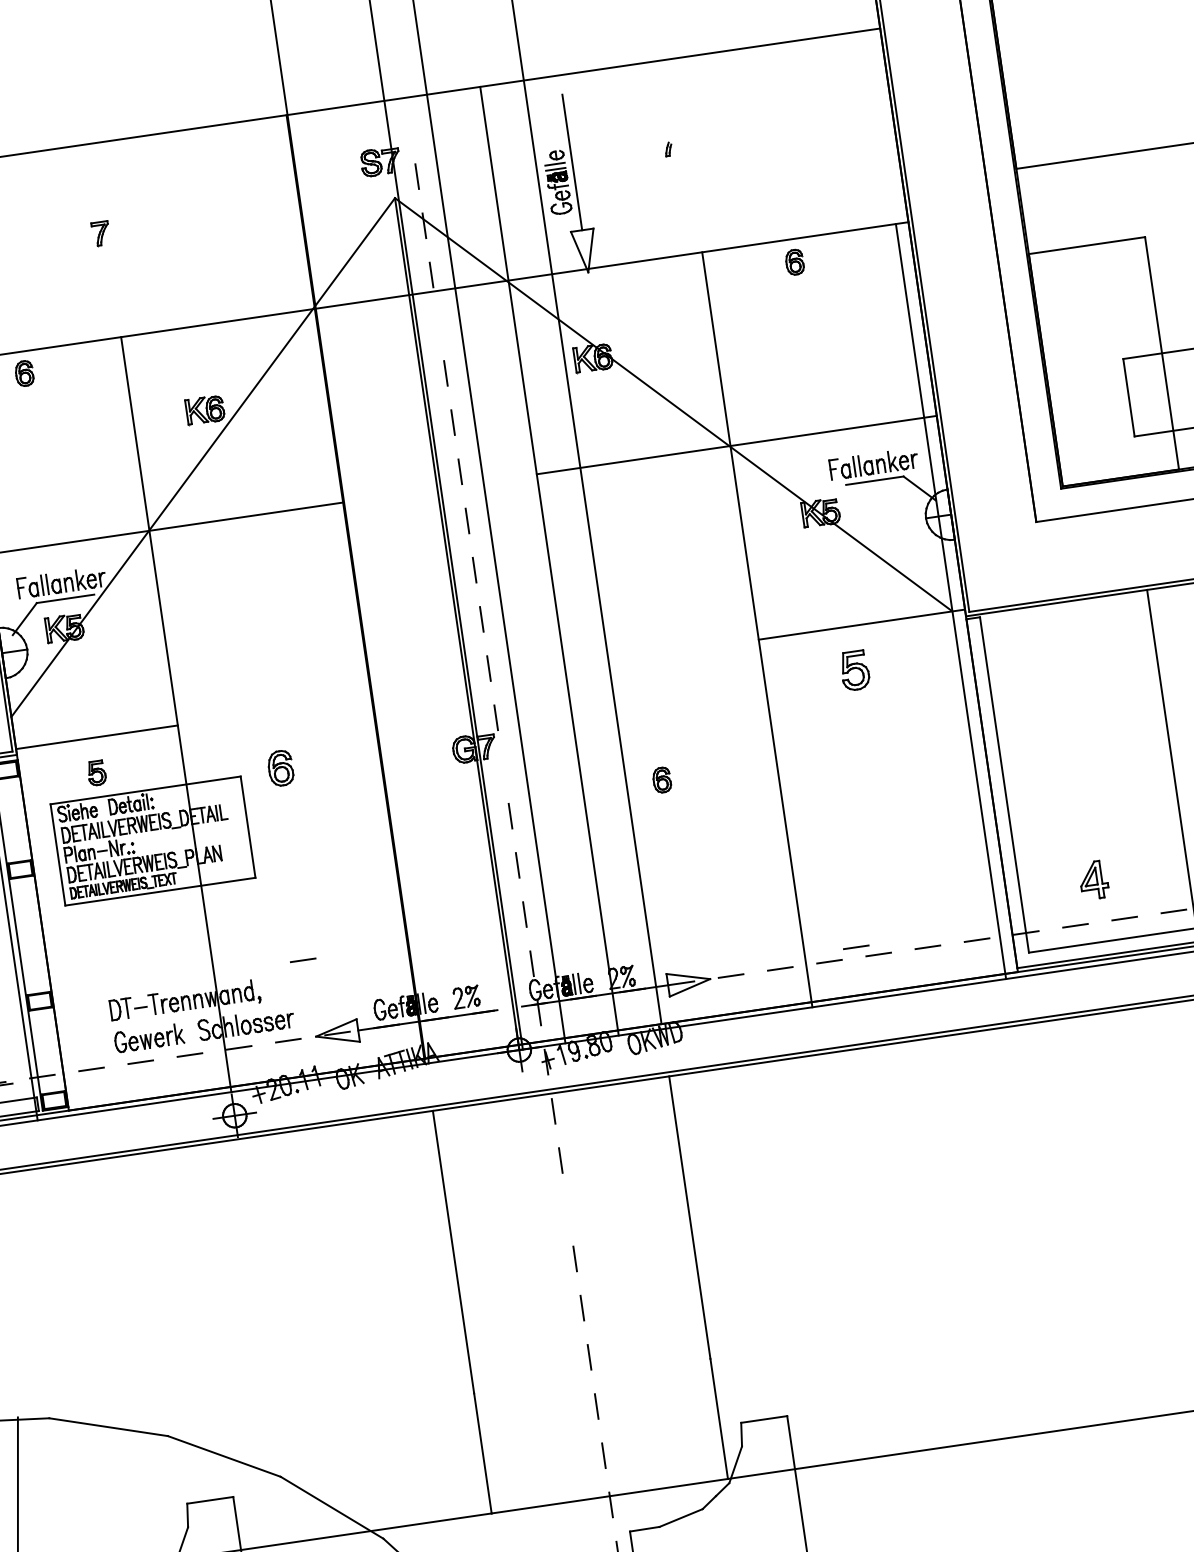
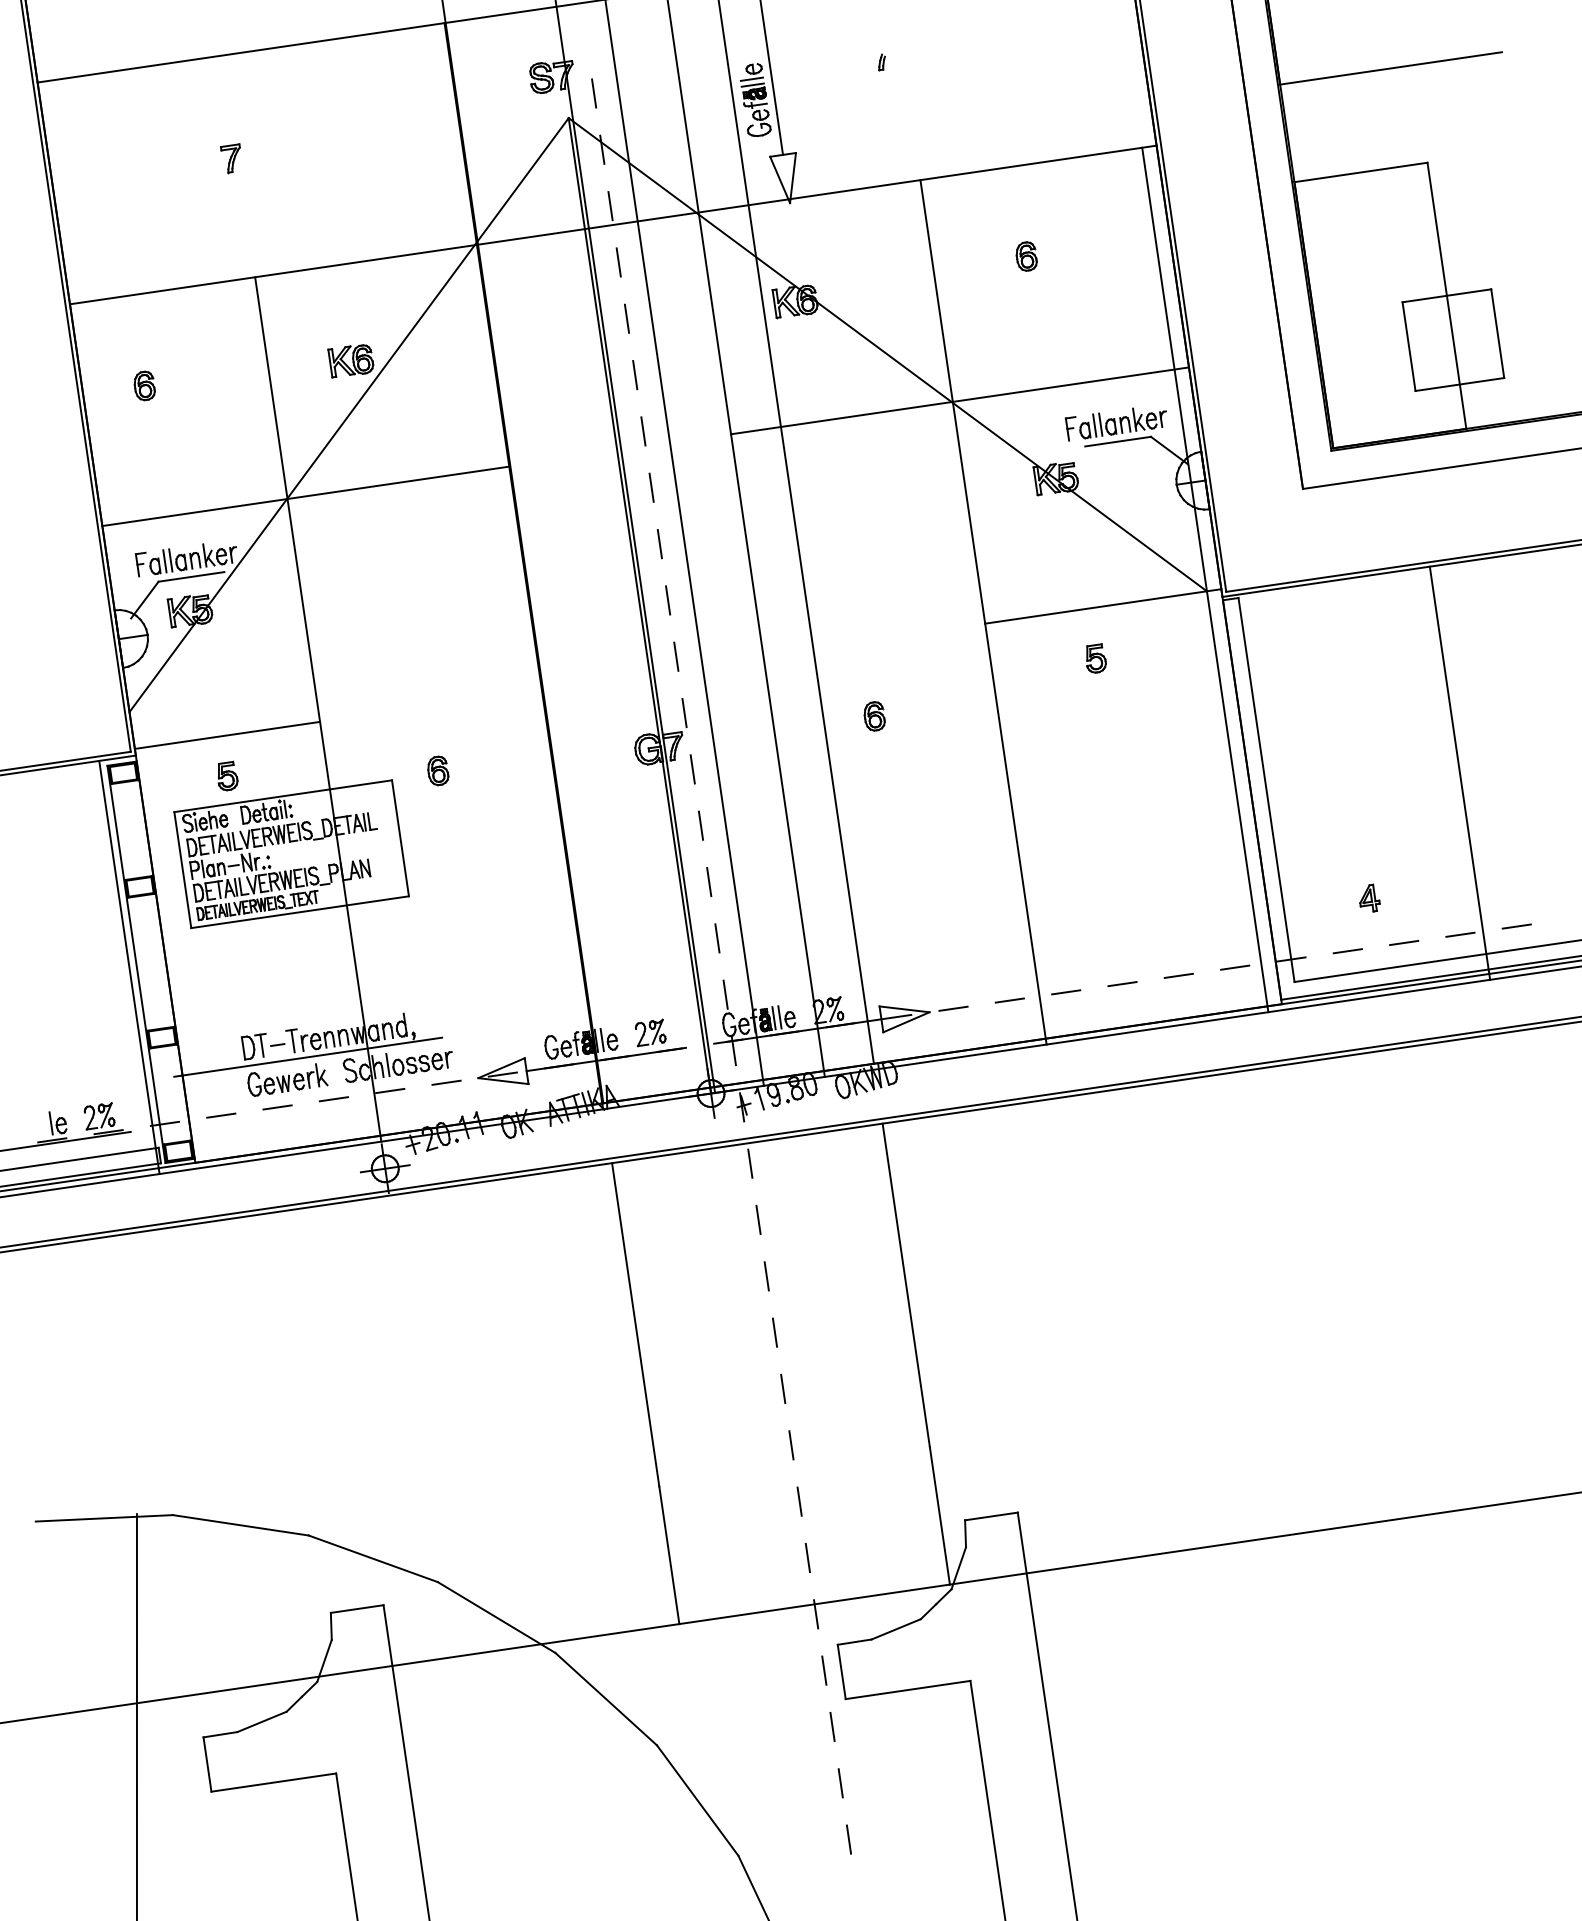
part: (794, 262) -> (1026, 256), moved
line: (438, 324) -> (618, 262), added
part: (24, 373) -> (144, 385), moved
part: (855, 670) -> (1096, 658), size x0.62
part: (281, 767) -> (438, 770), size x0.71
line: (503, 767) -> (692, 769), added
part: (662, 780) -> (874, 716), moved
part: (1094, 878) -> (1369, 897), size x0.62
line: (855, 946) -> (1096, 975), removed
line: (303, 960) -> (463, 990), removed
line: (167, 1017) -> (308, 1056), added
line: (567, 1209) -> (766, 1276), added

